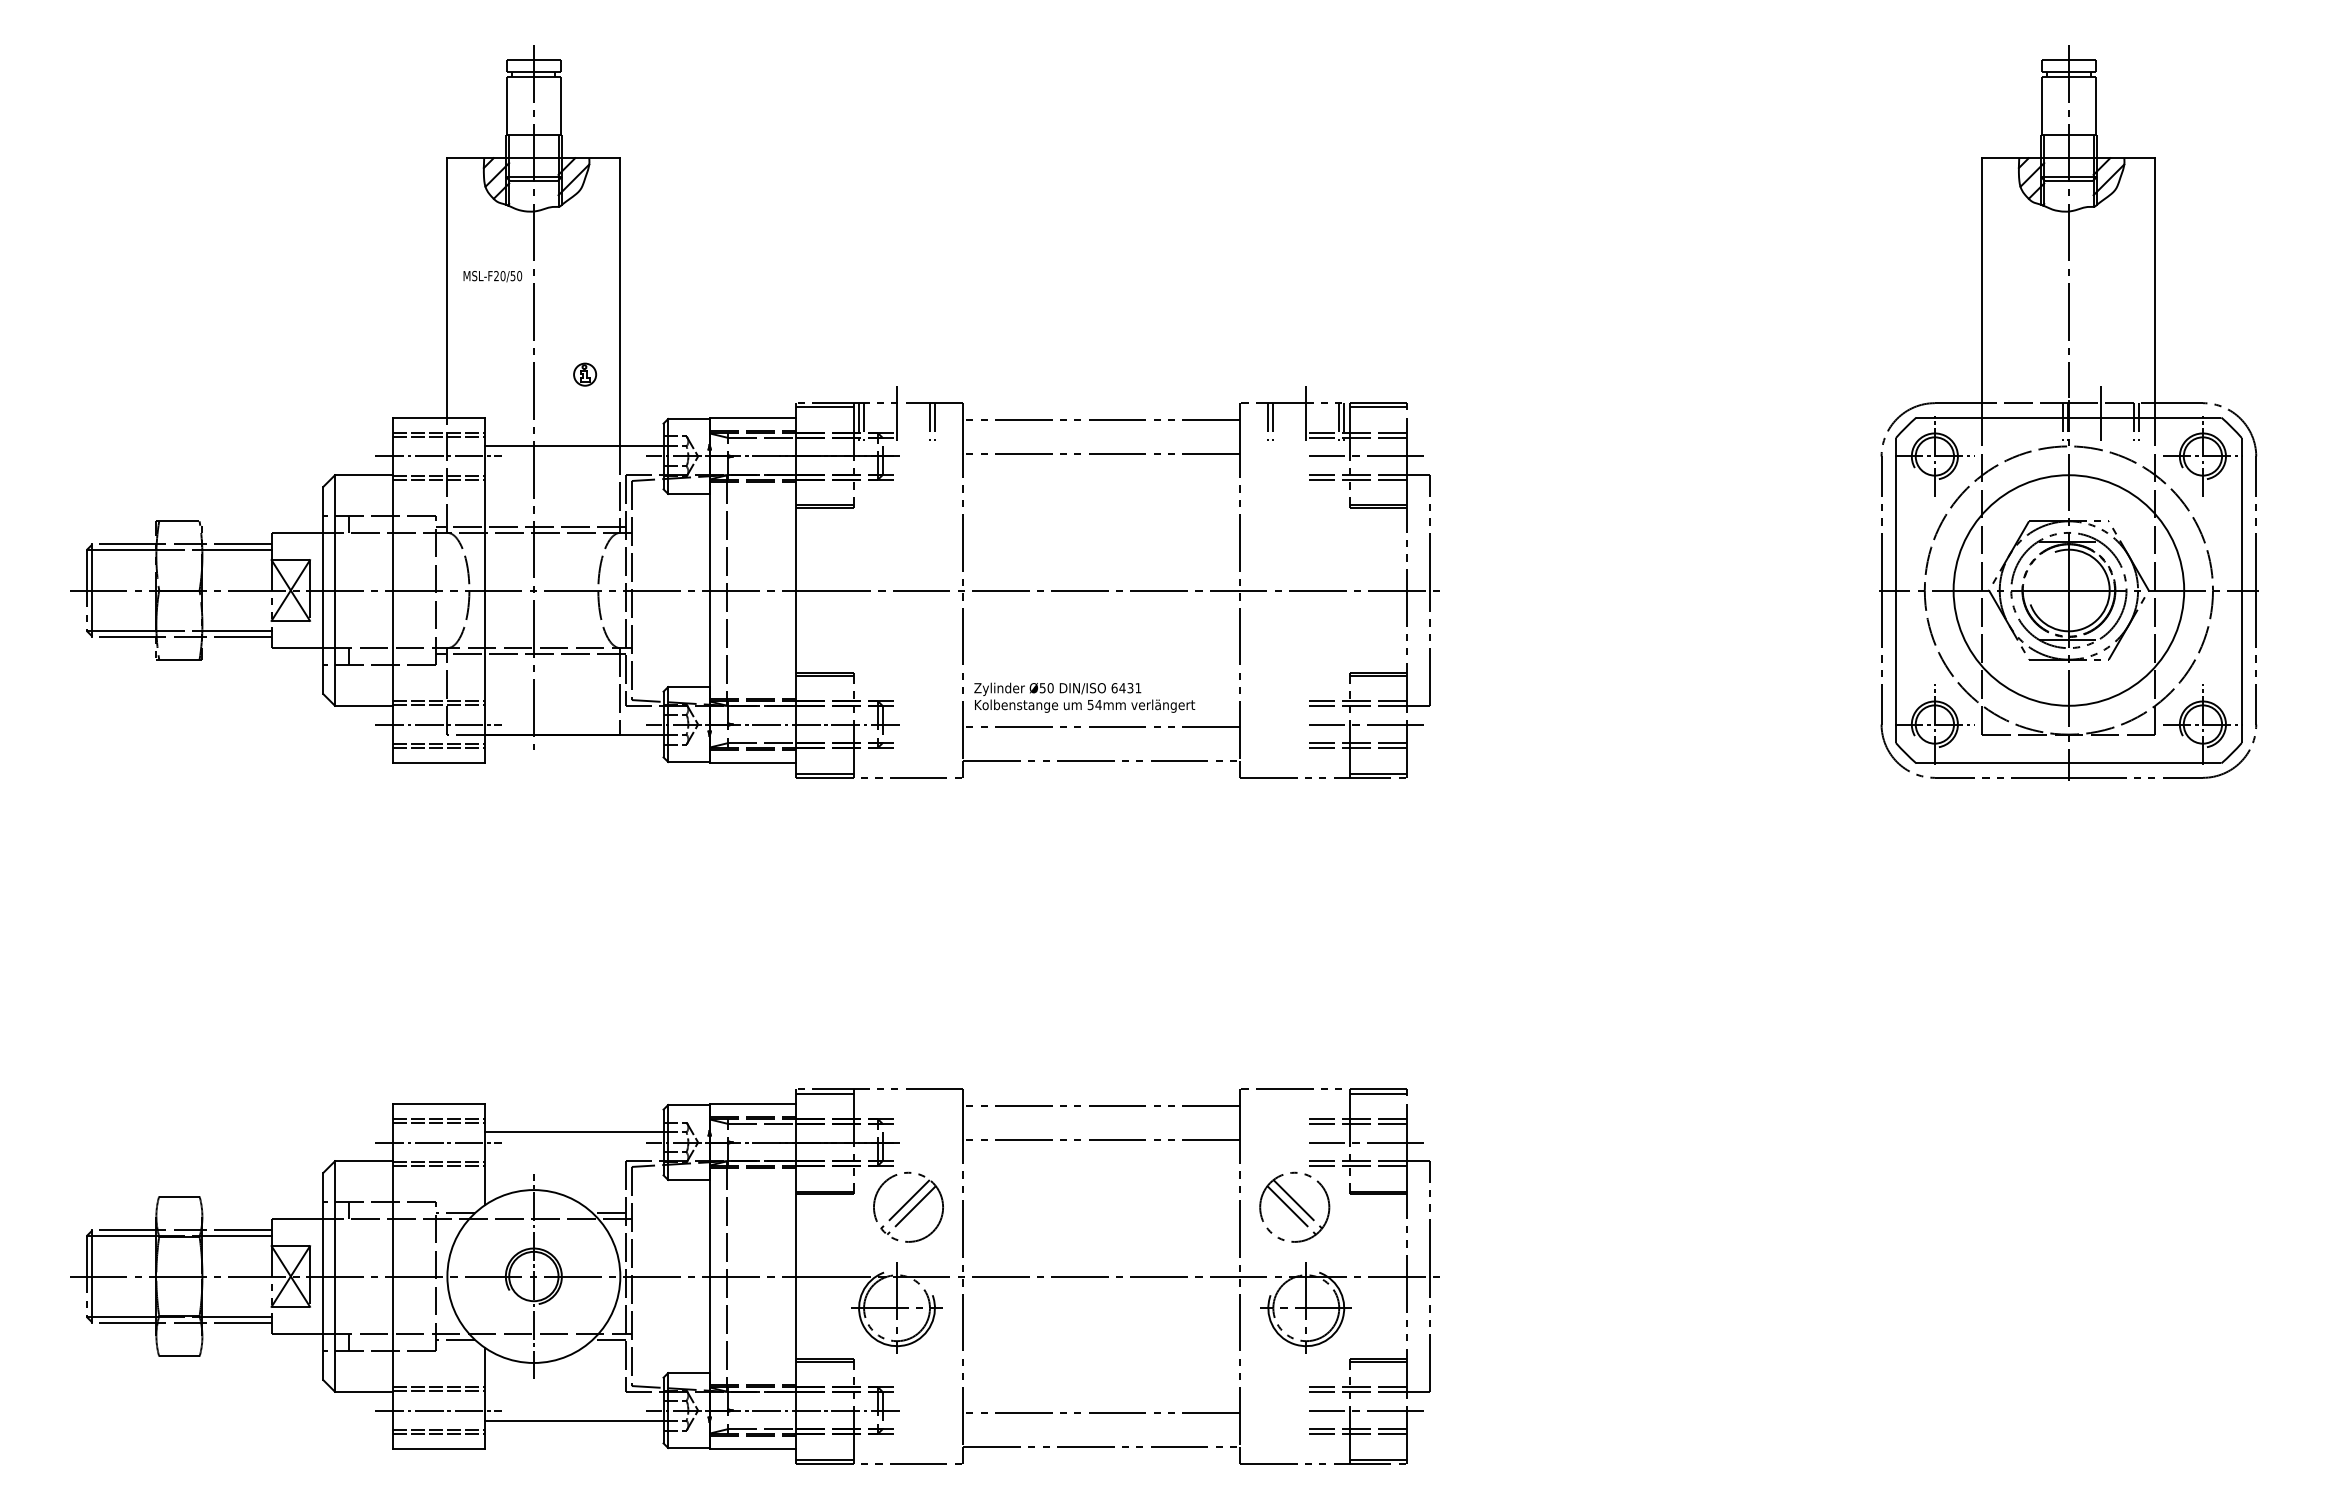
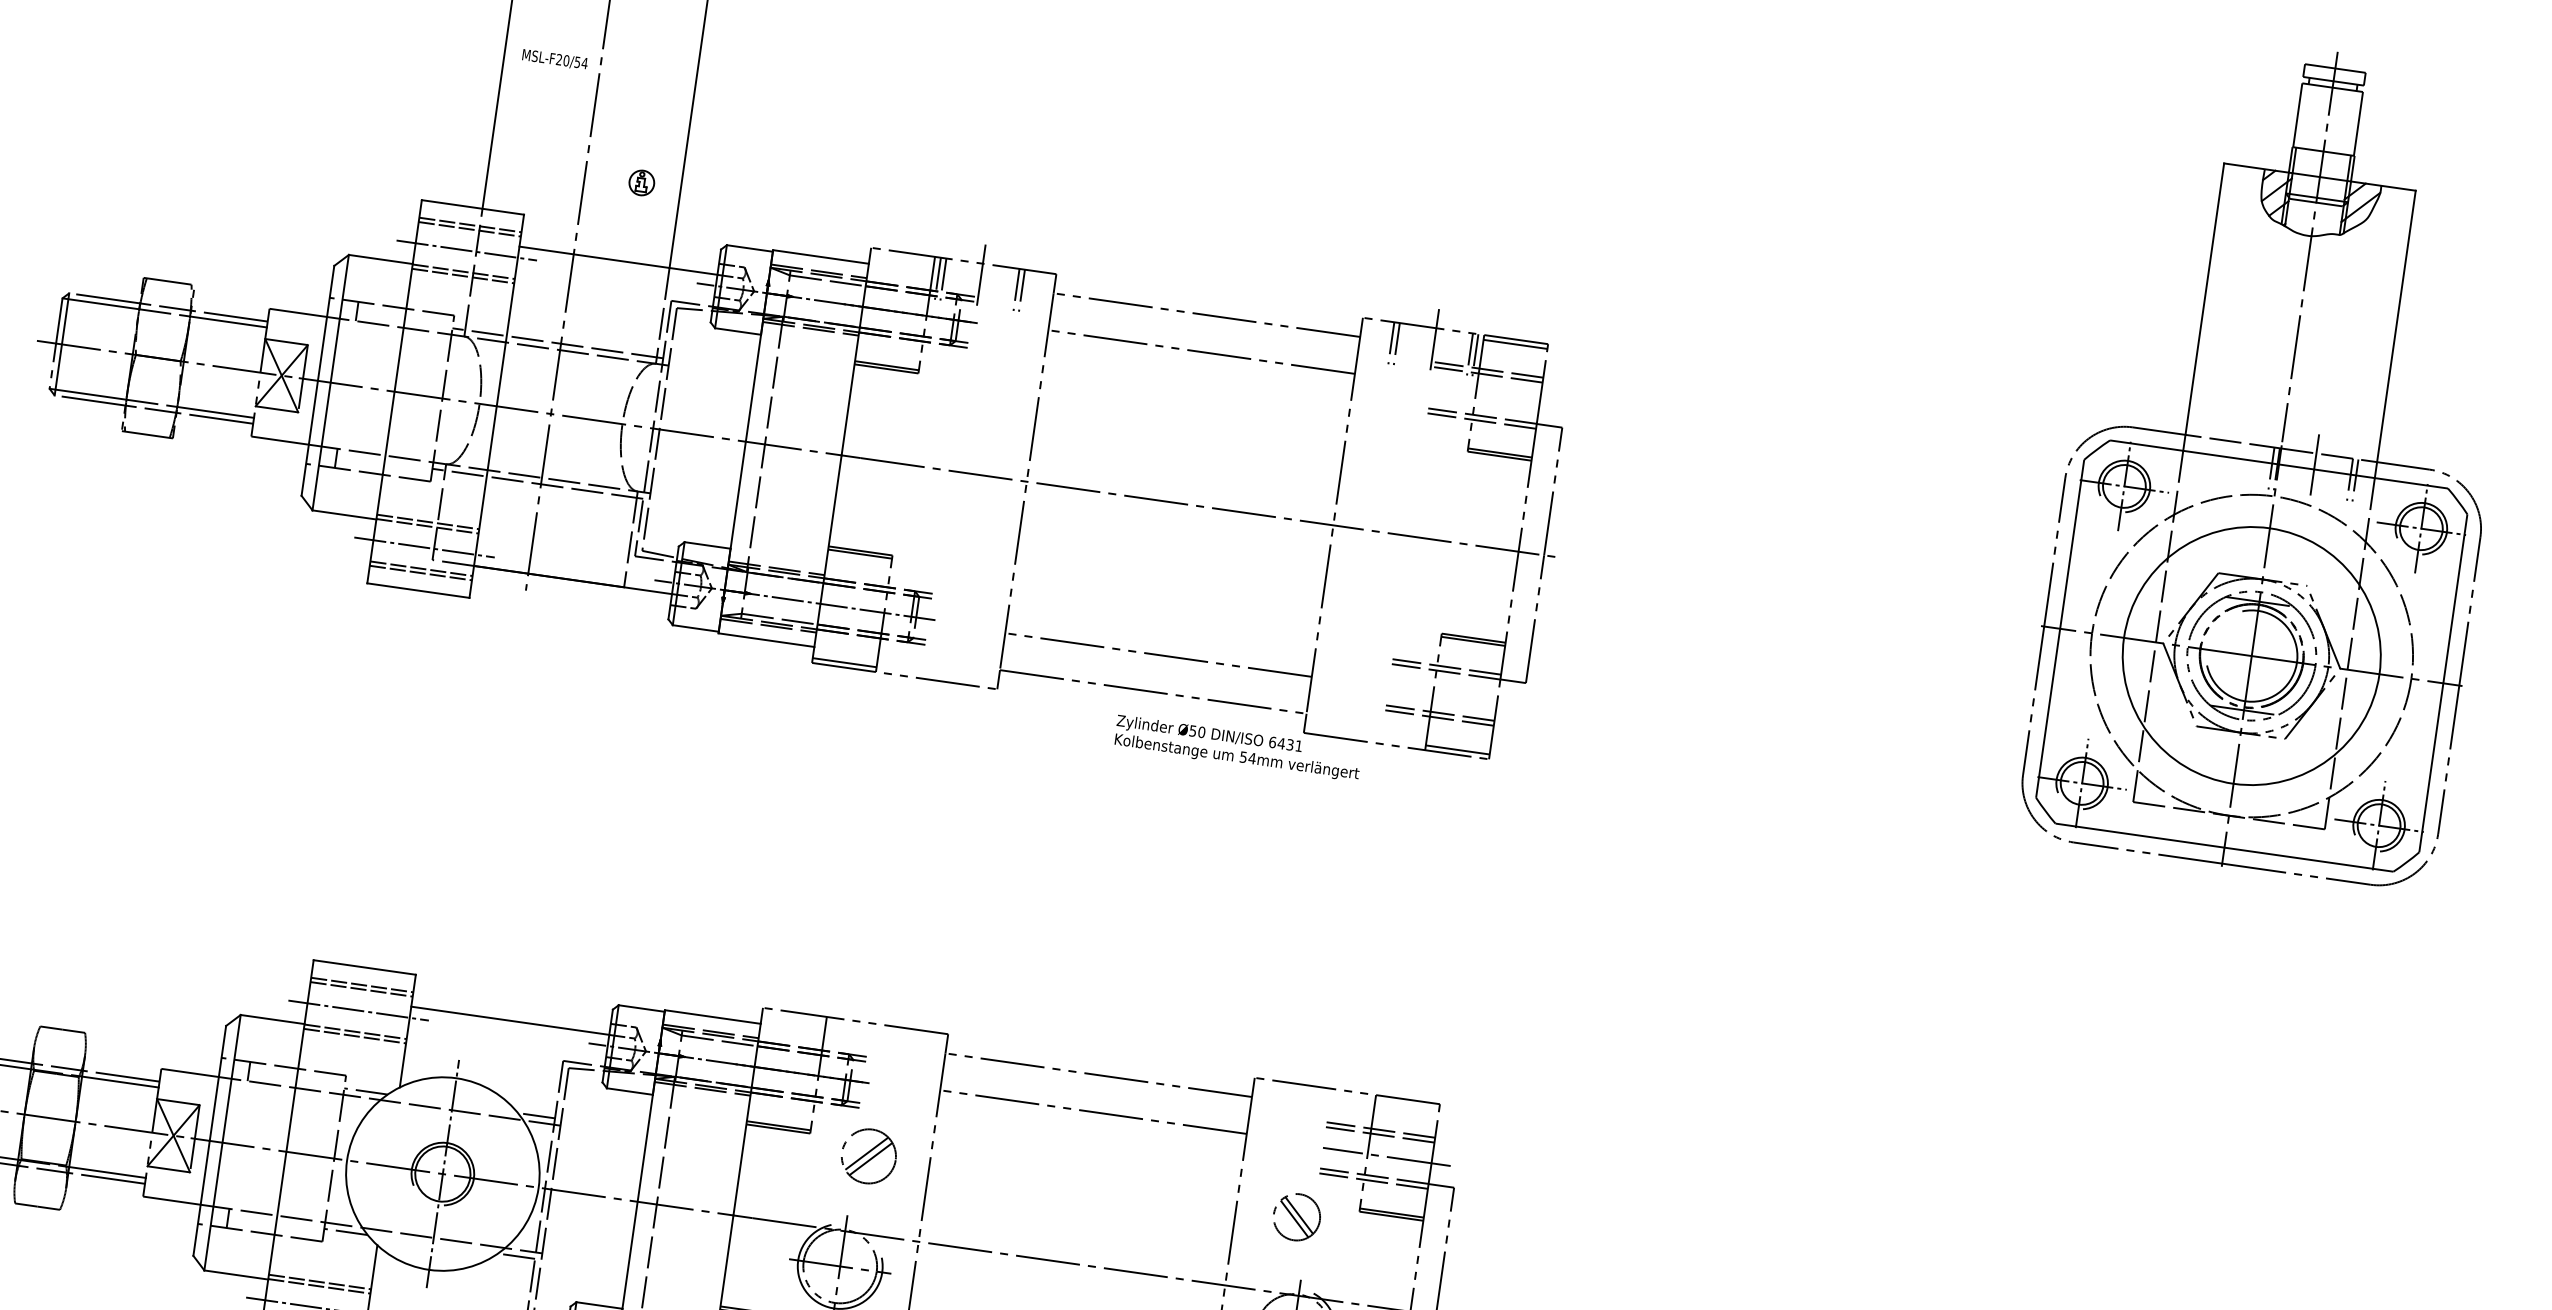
text: (519, 276) -> (584, 63), MSL-F20/50 -> MSL-F20/54
line: (824, 407) -> (901, 257), removed
line: (1366, 456) -> (1494, 396), removed
text: (1084, 697) -> (1237, 748), moved
line: (1366, 724) -> (1452, 693), removed
line: (824, 1093) -> (793, 1017), removed
line: (1378, 1093) -> (1407, 1104), removed
part: (908, 1206) -> (868, 1155), size x0.7
part: (1294, 1206) -> (1296, 1216), size x0.6

